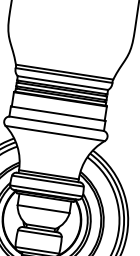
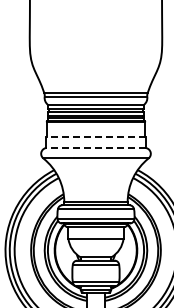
line: (57, 113) -> (95, 137), solid -> dashed
line: (56, 124) -> (95, 148), solid -> dashed

